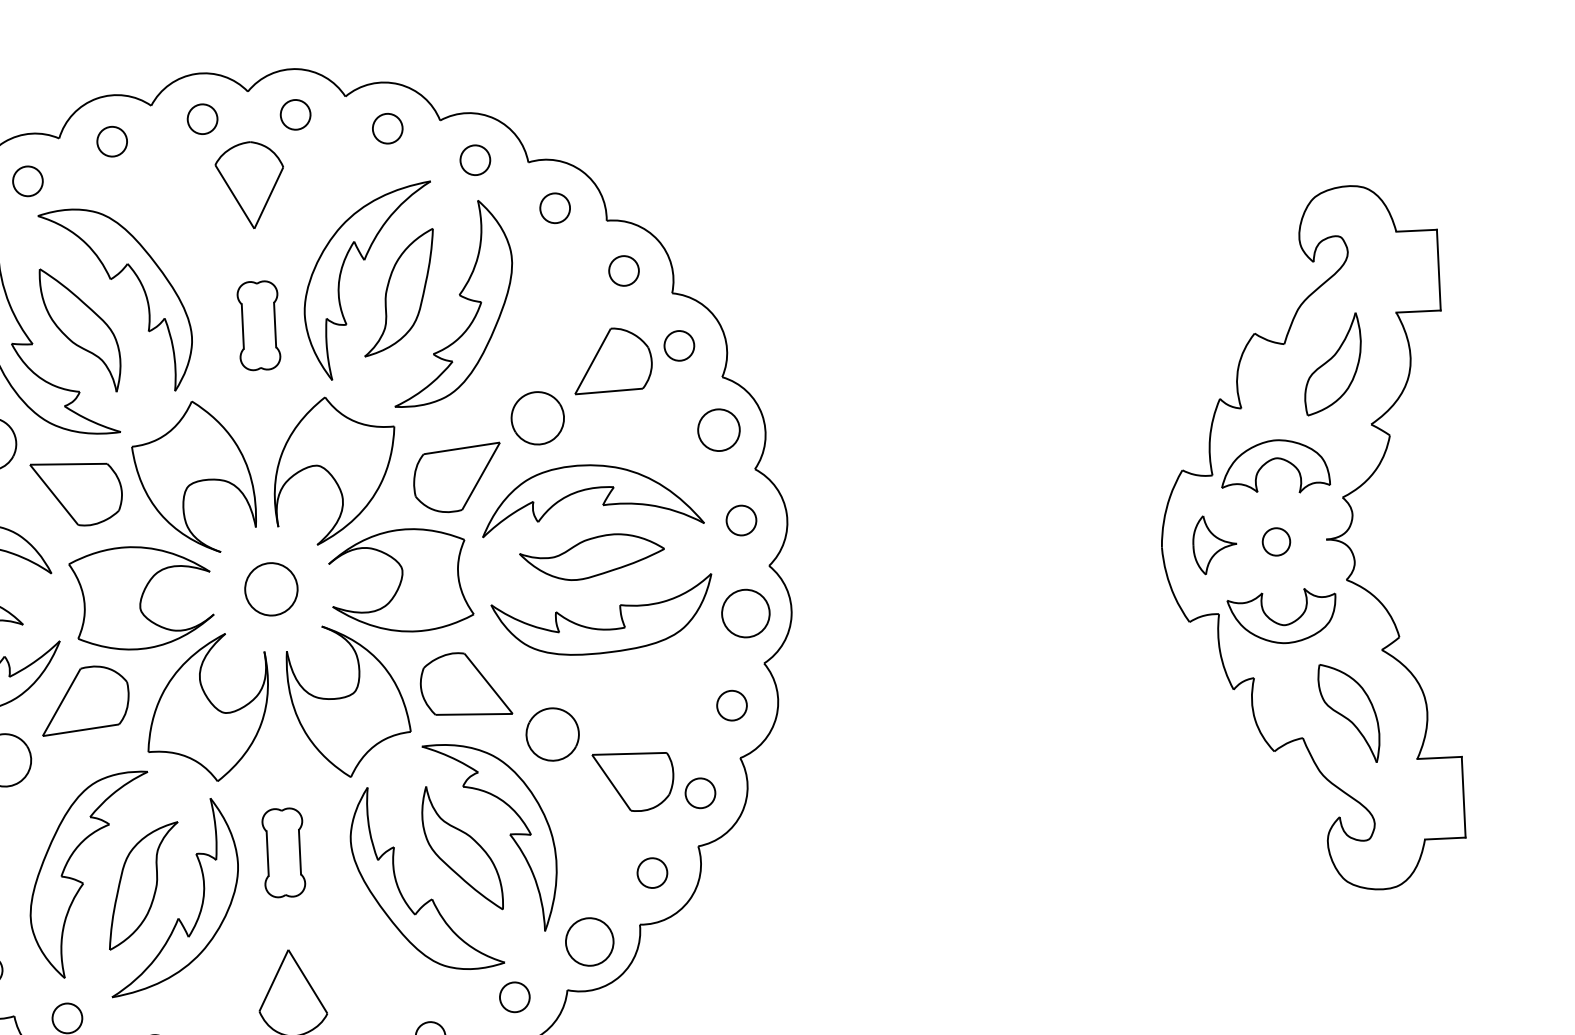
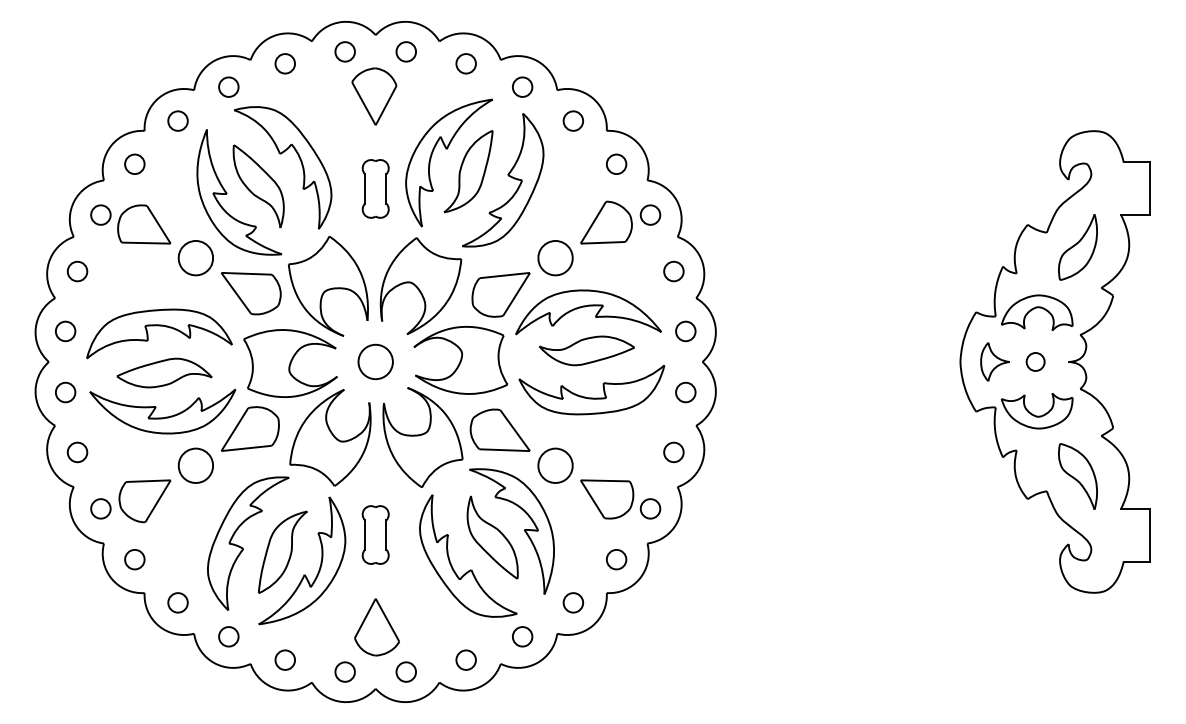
circle: (718, 430) -> (673, 271), size x0.71
circle: (745, 613) -> (685, 392), size x0.62
circle: (589, 941) -> (573, 602), size x0.62

